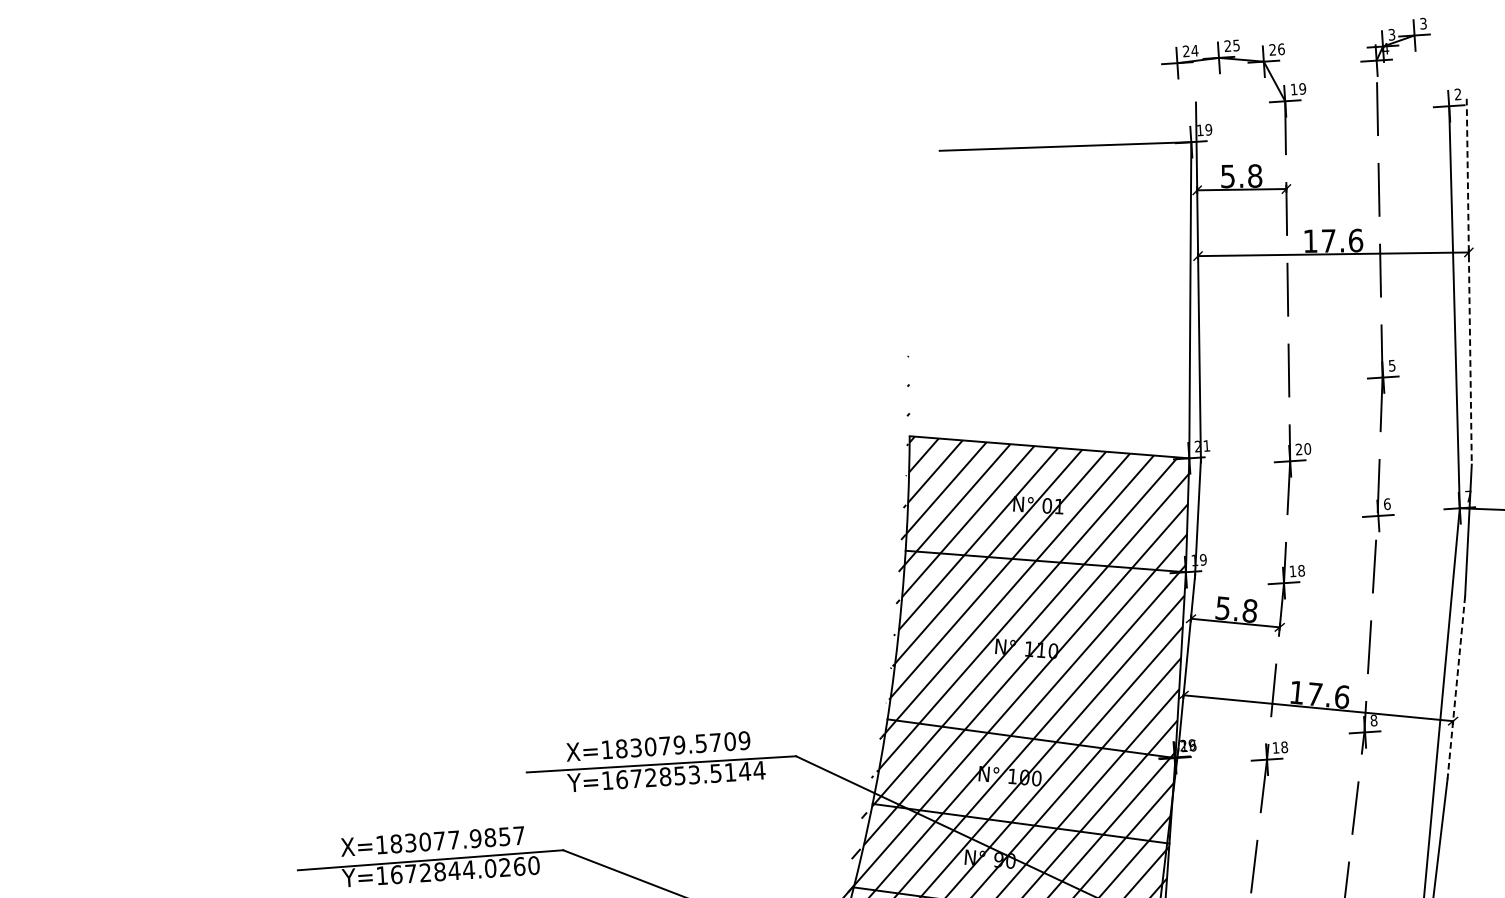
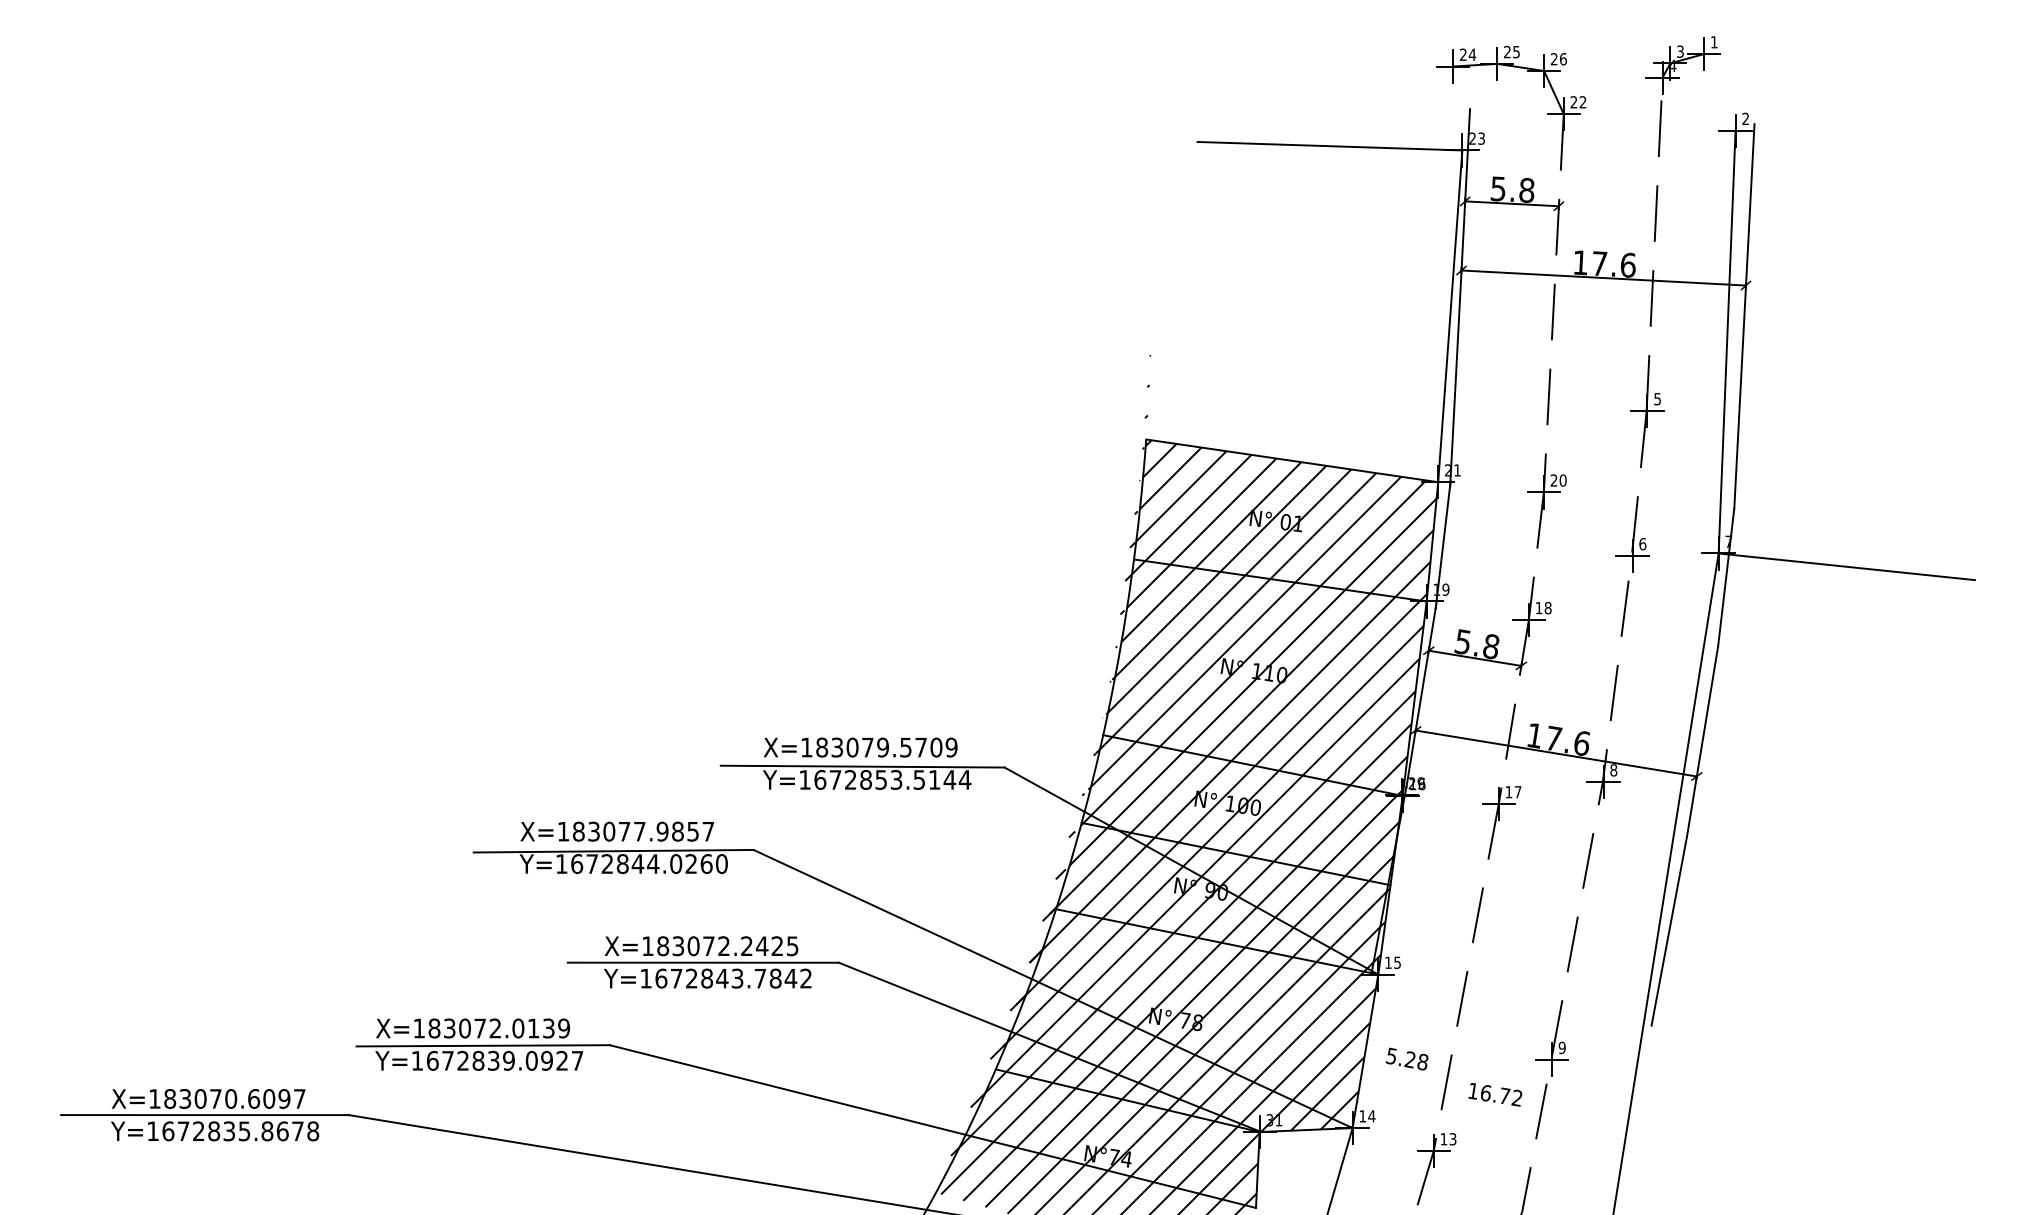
text: (1423, 23) -> (1714, 42), 3 -> 1
text: (1298, 89) -> (1578, 102), 19 -> 22
text: (1204, 129) -> (1477, 138), 19 -> 23
line: (1469, 281) -> (1744, 316), dashed -> solid
line: (1456, 687) -> (1702, 741), dashed -> solid
text: (1284, 747) -> (1517, 792), 18 -> 17

